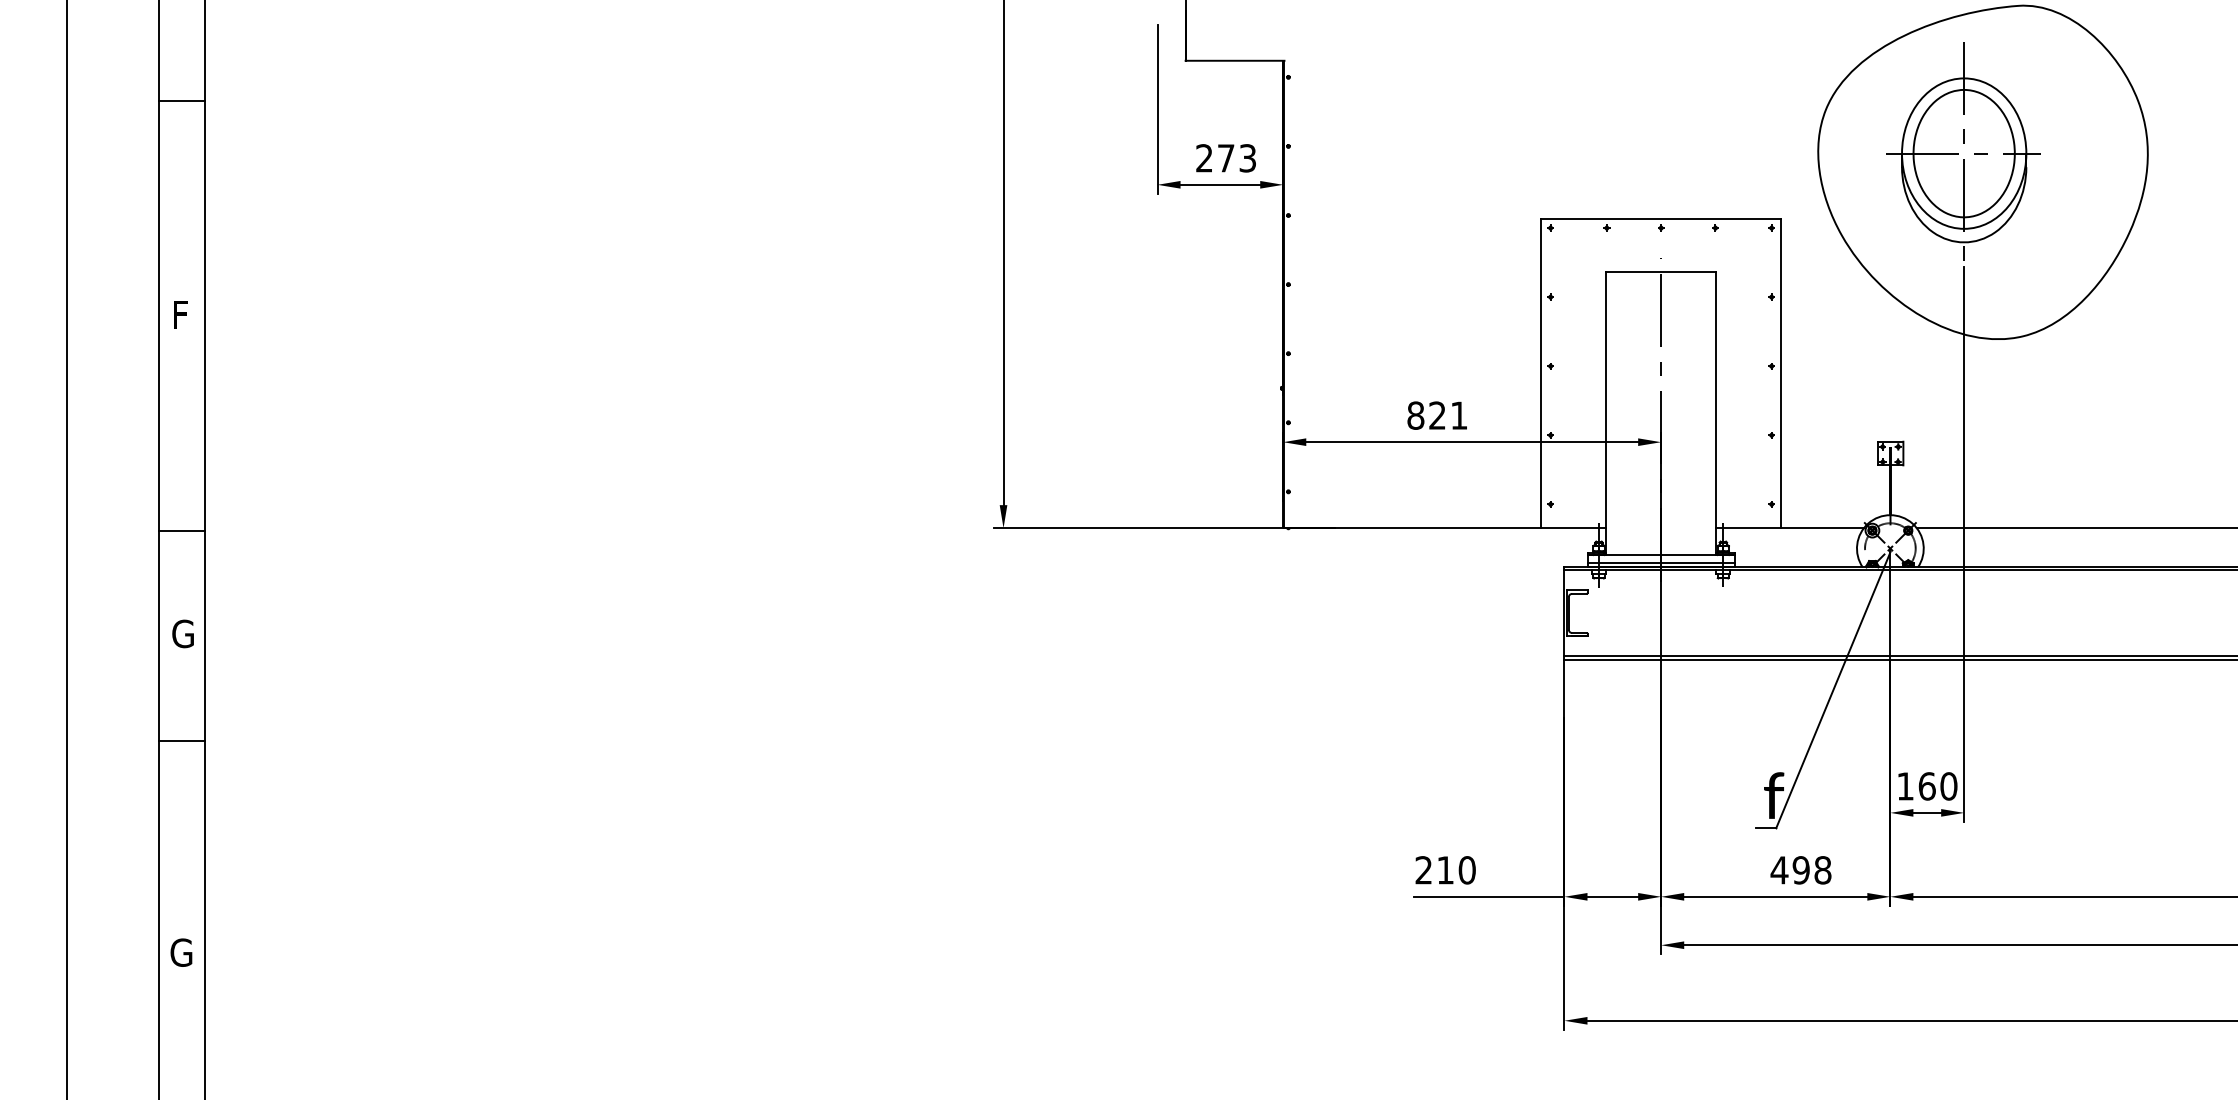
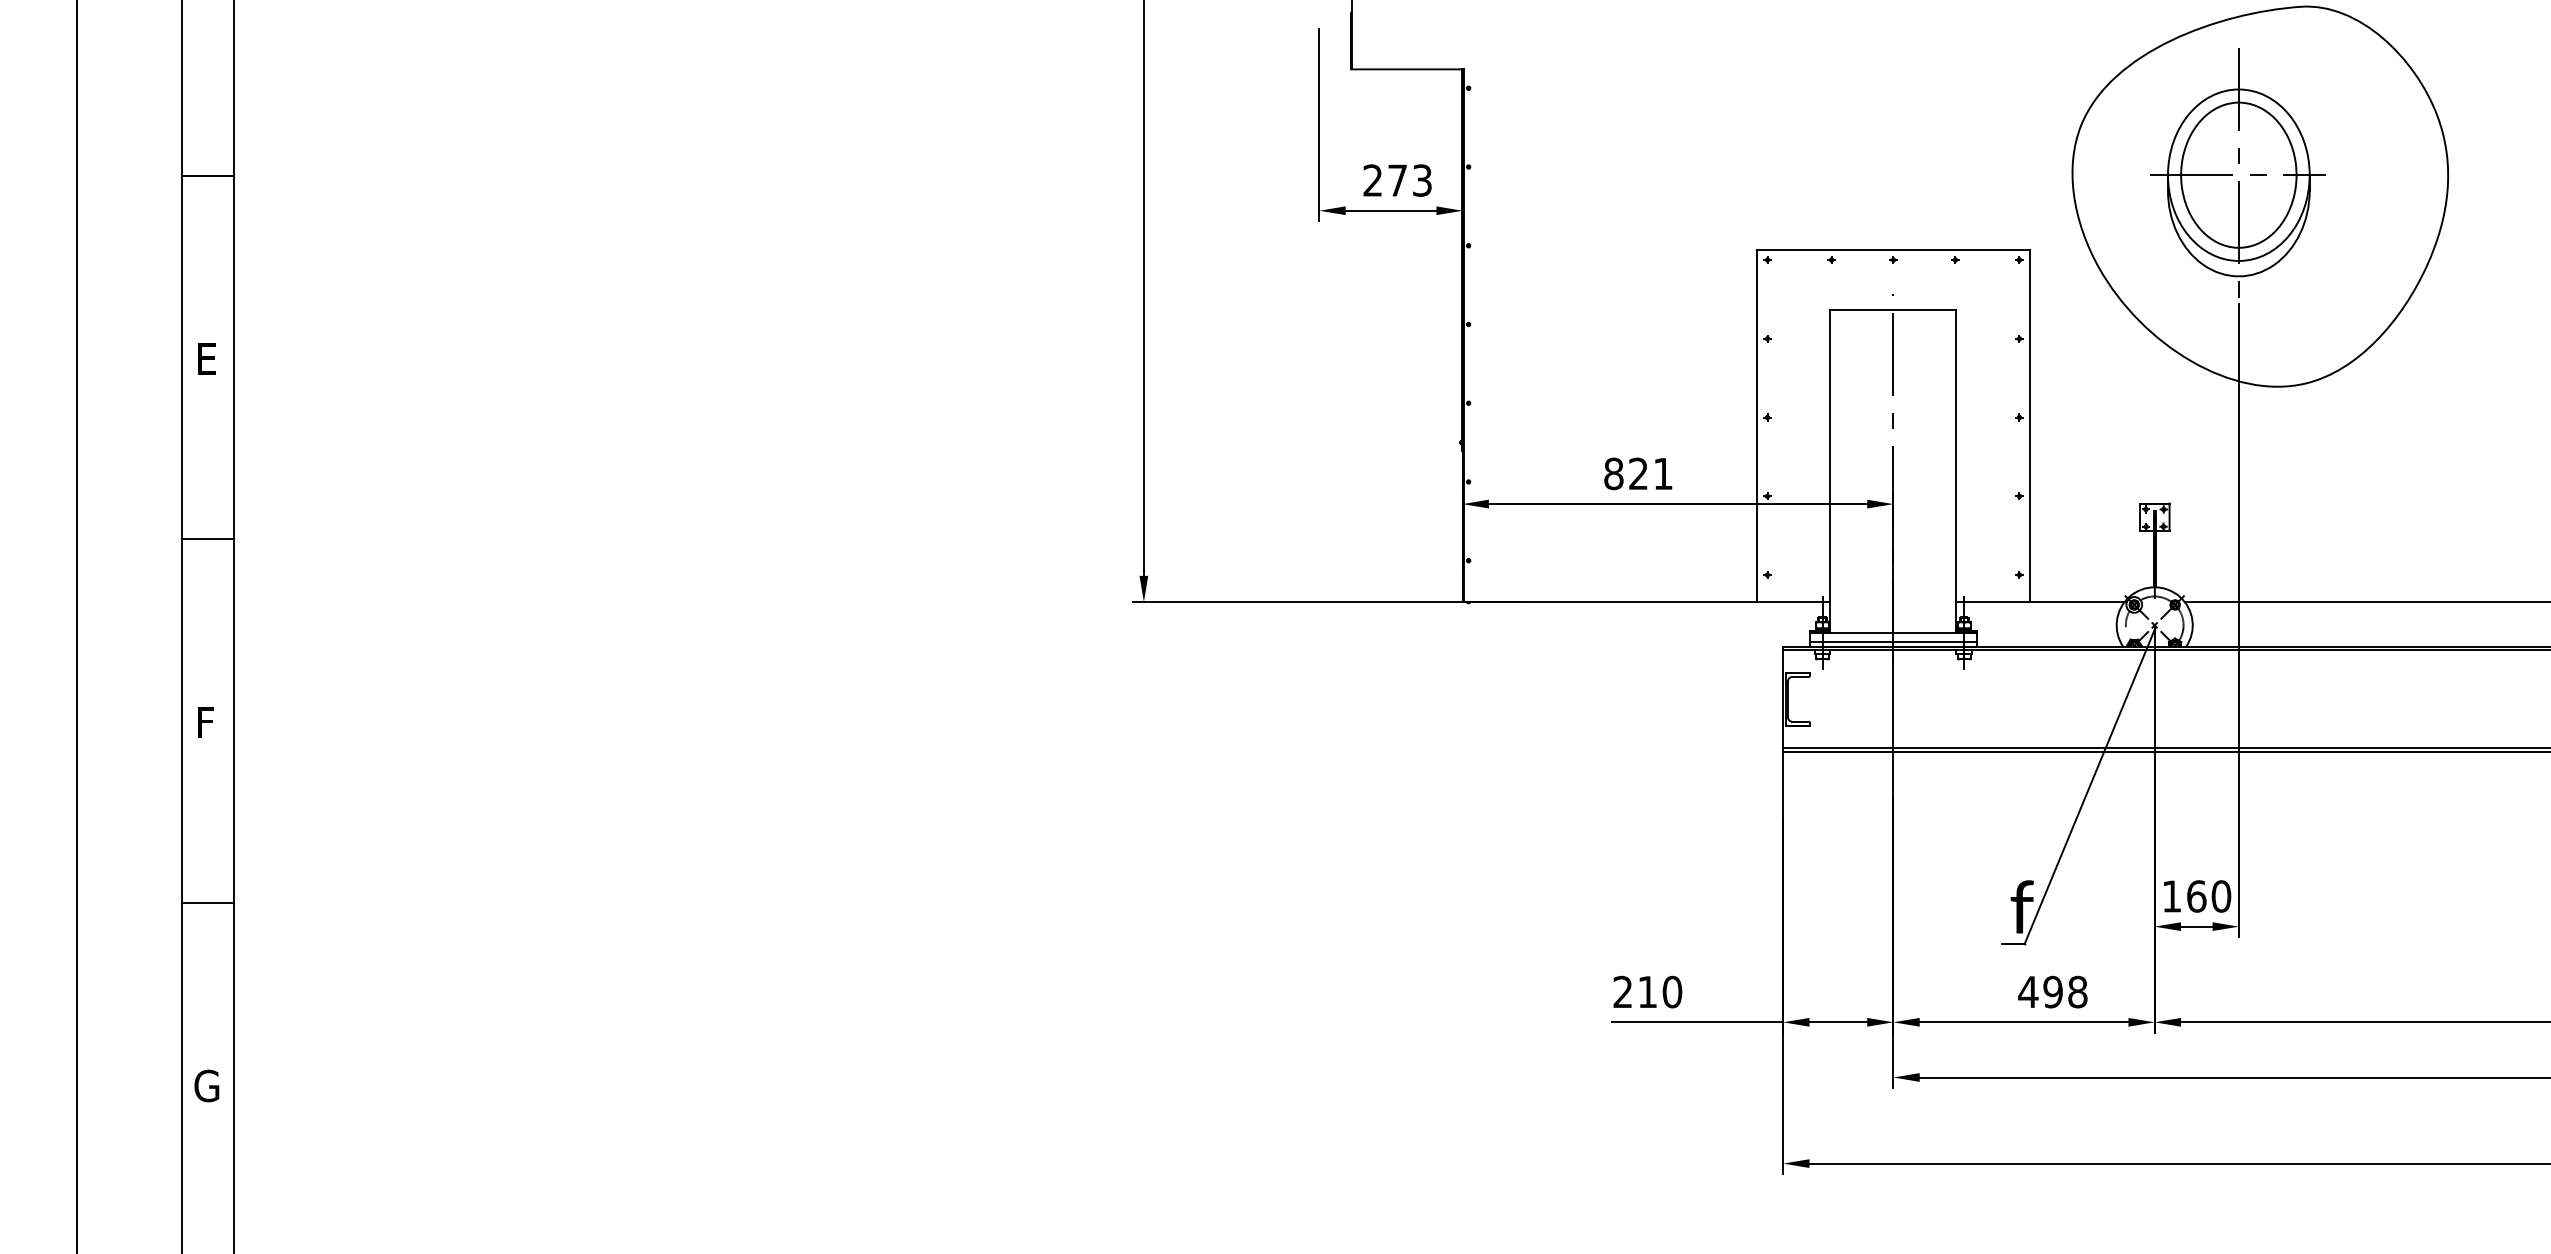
line: (182, 100) -> (208, 175), moved
text: (183, 314) -> (209, 358), F -> E
line: (182, 530) -> (208, 538), moved
text: (182, 633) -> (208, 722), G -> F
line: (182, 740) -> (208, 902), moved

